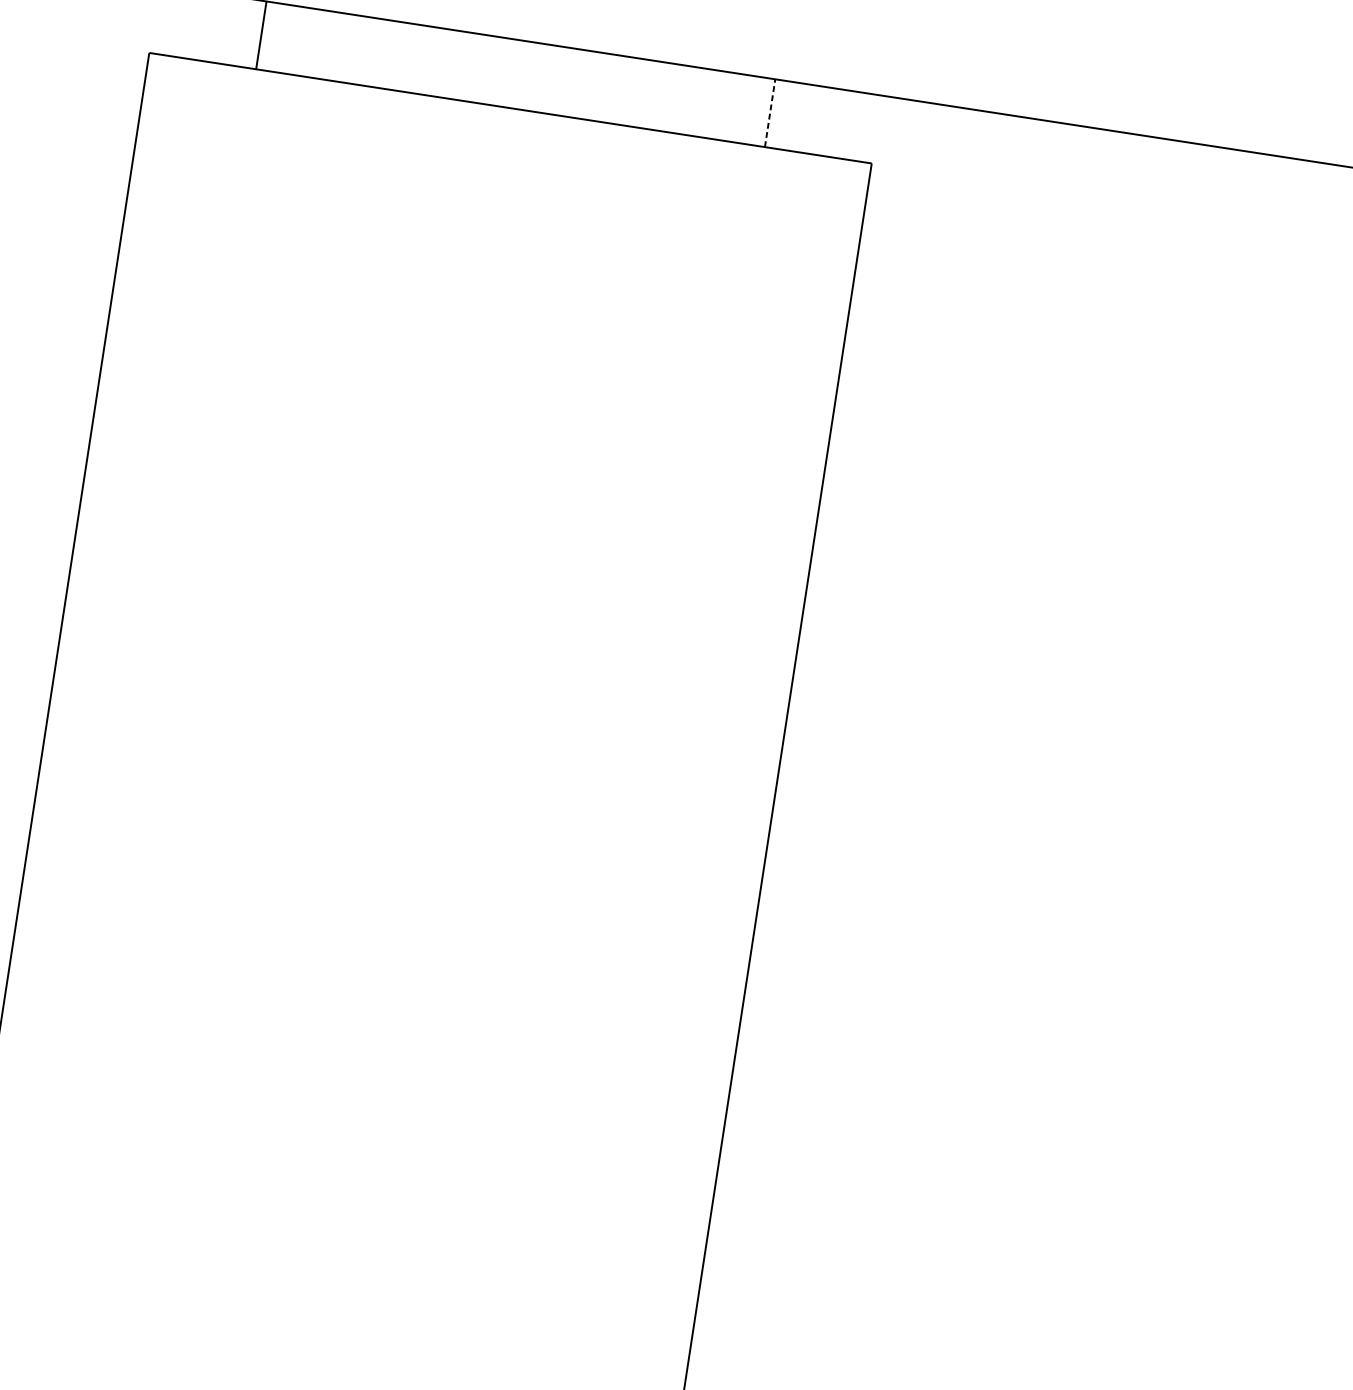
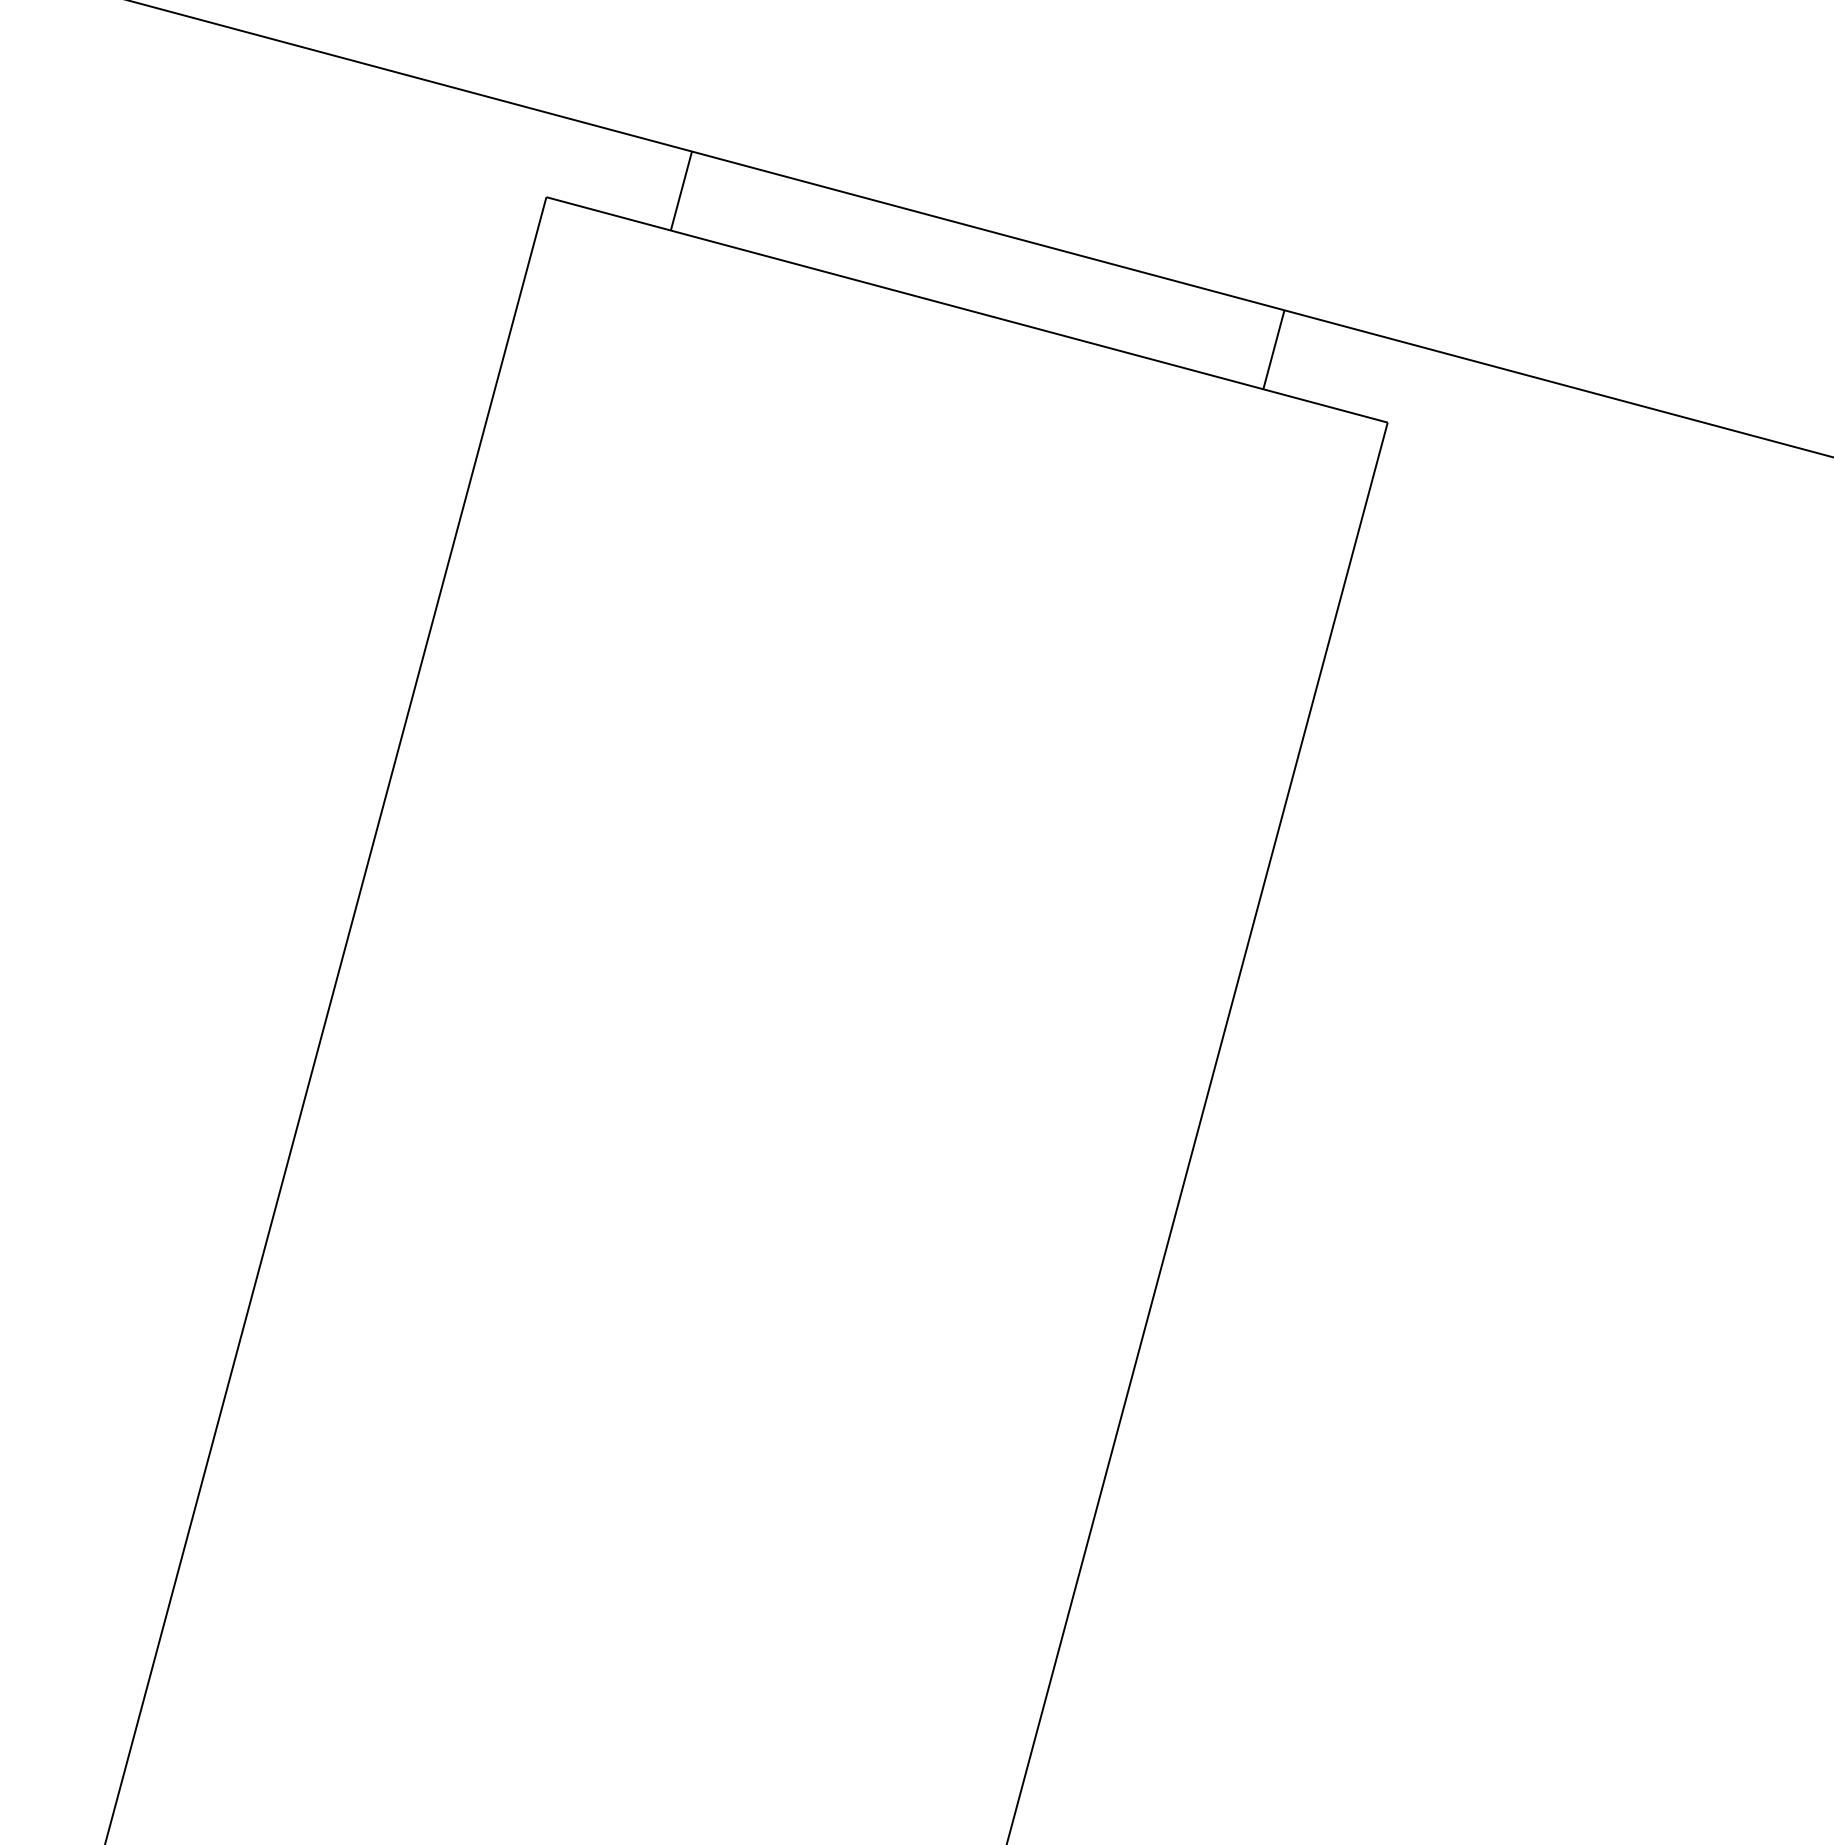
line: (769, 113) -> (1273, 349), dashed -> solid

